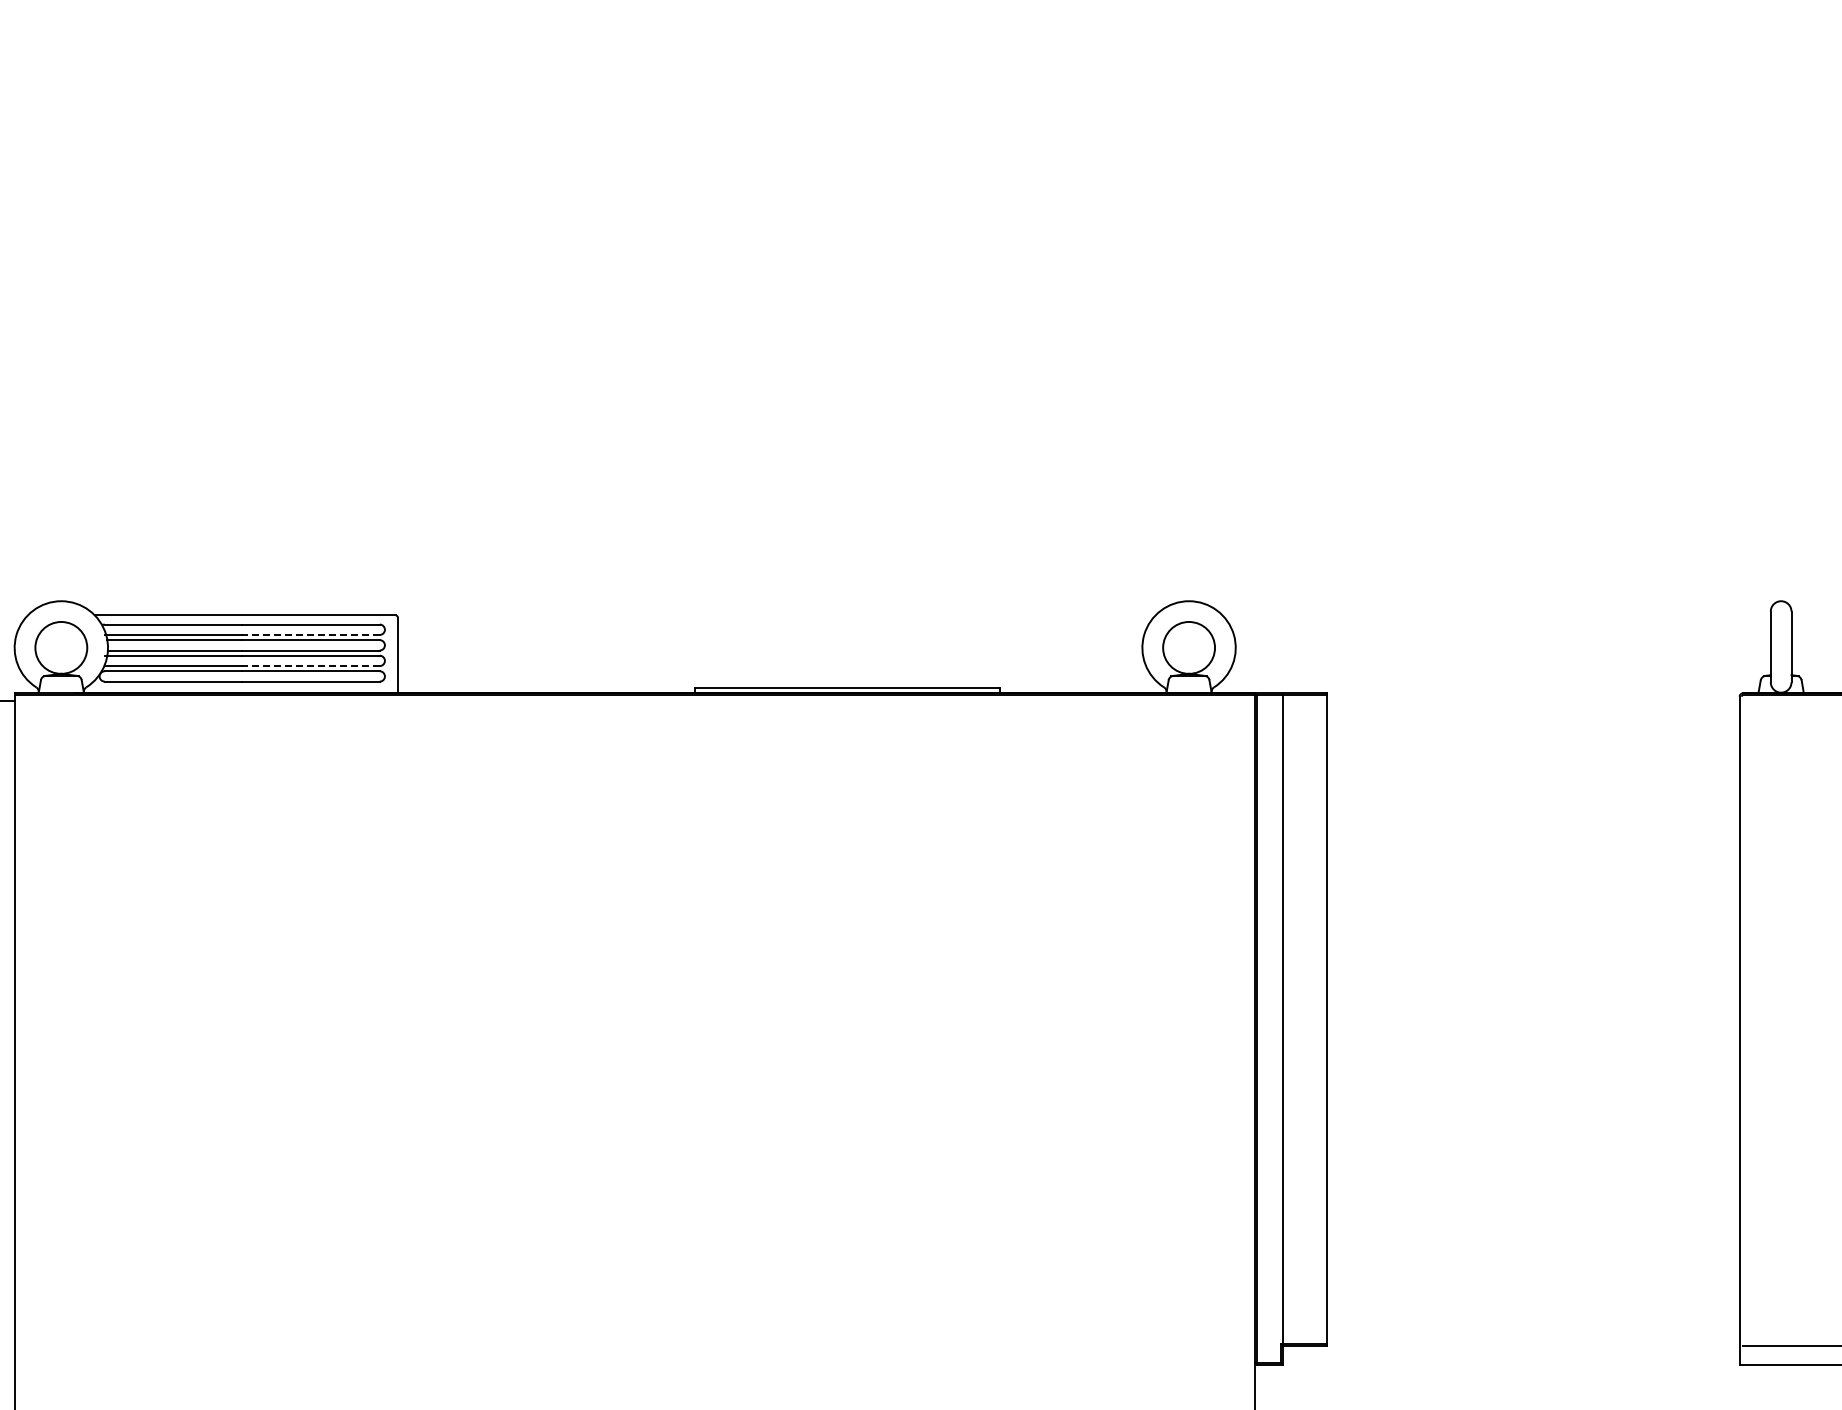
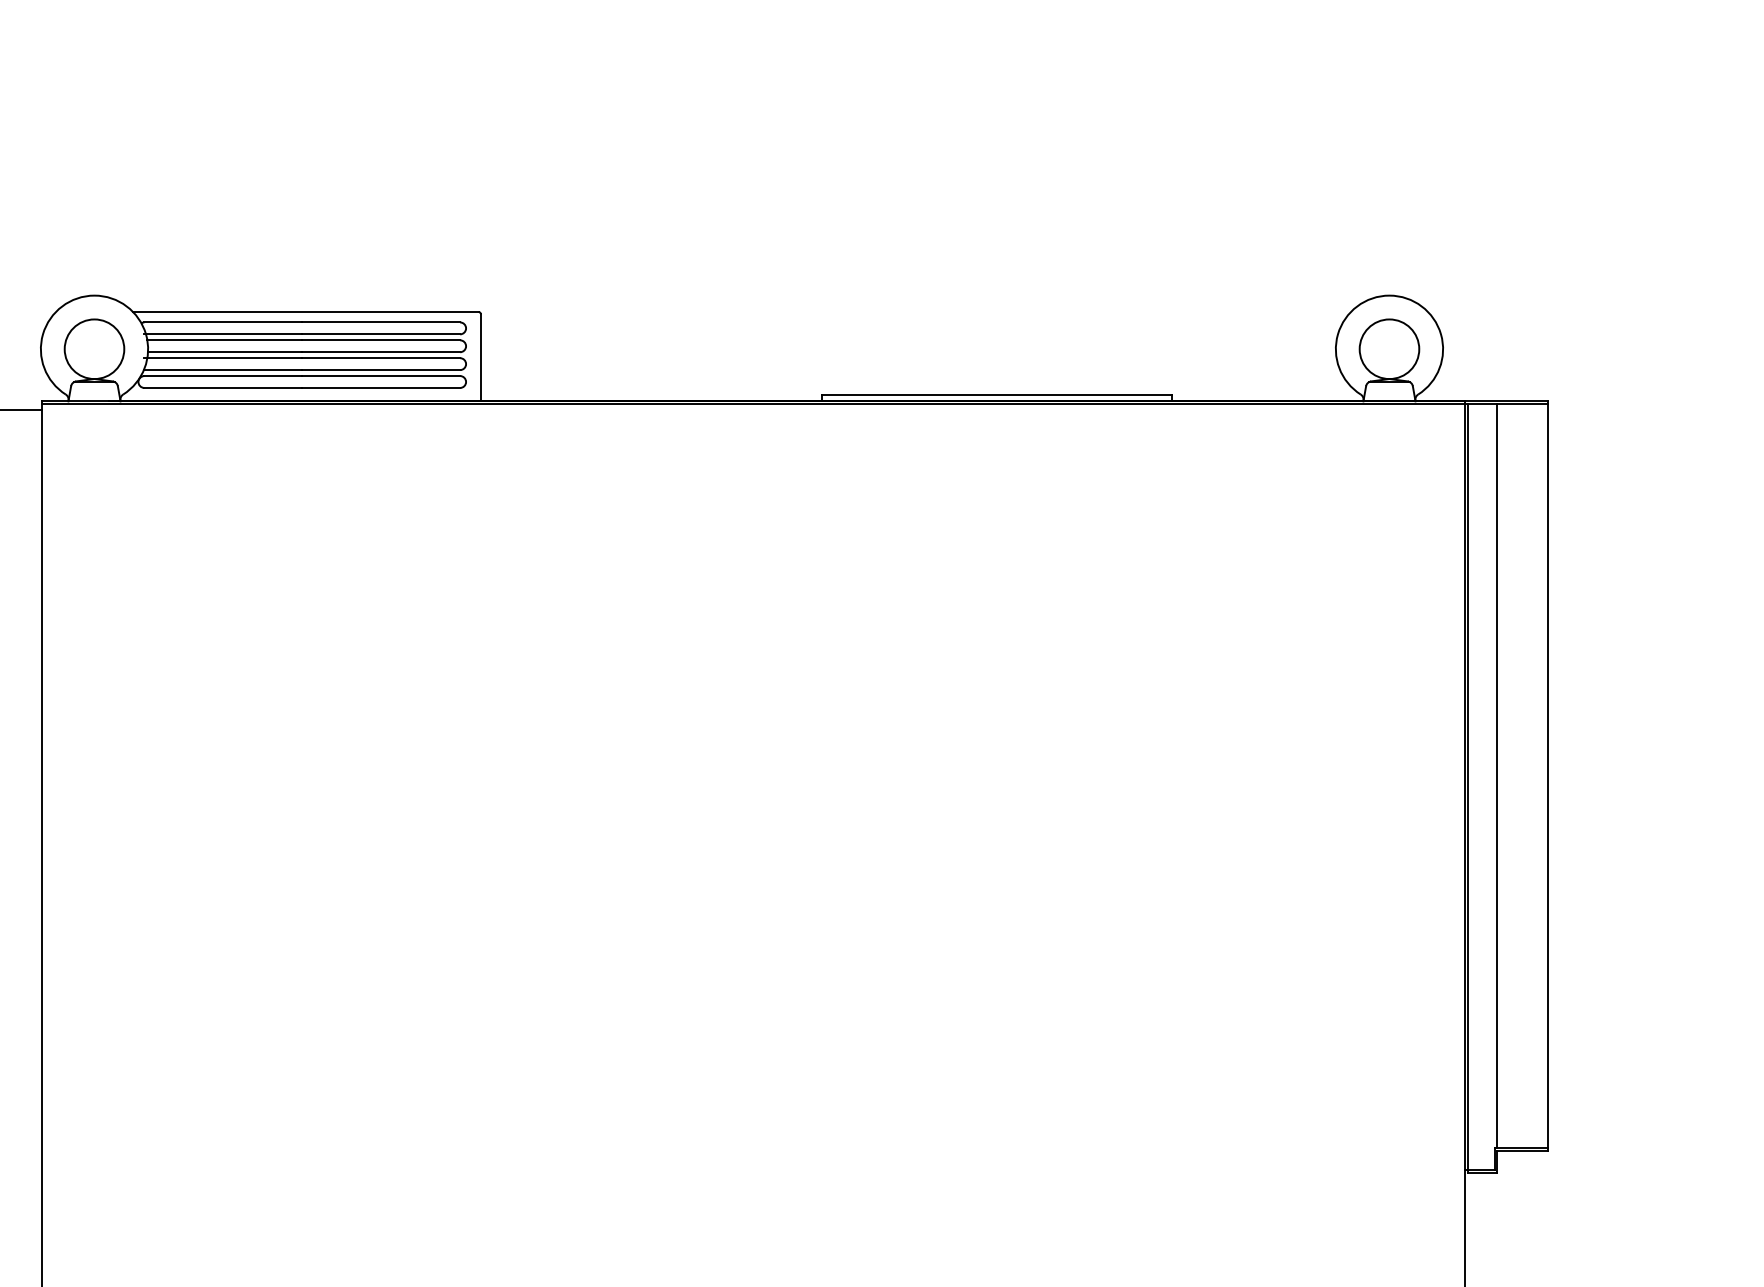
line: (311, 634) -> (381, 333), dashed -> solid
line: (311, 666) -> (381, 370), dashed -> solid

